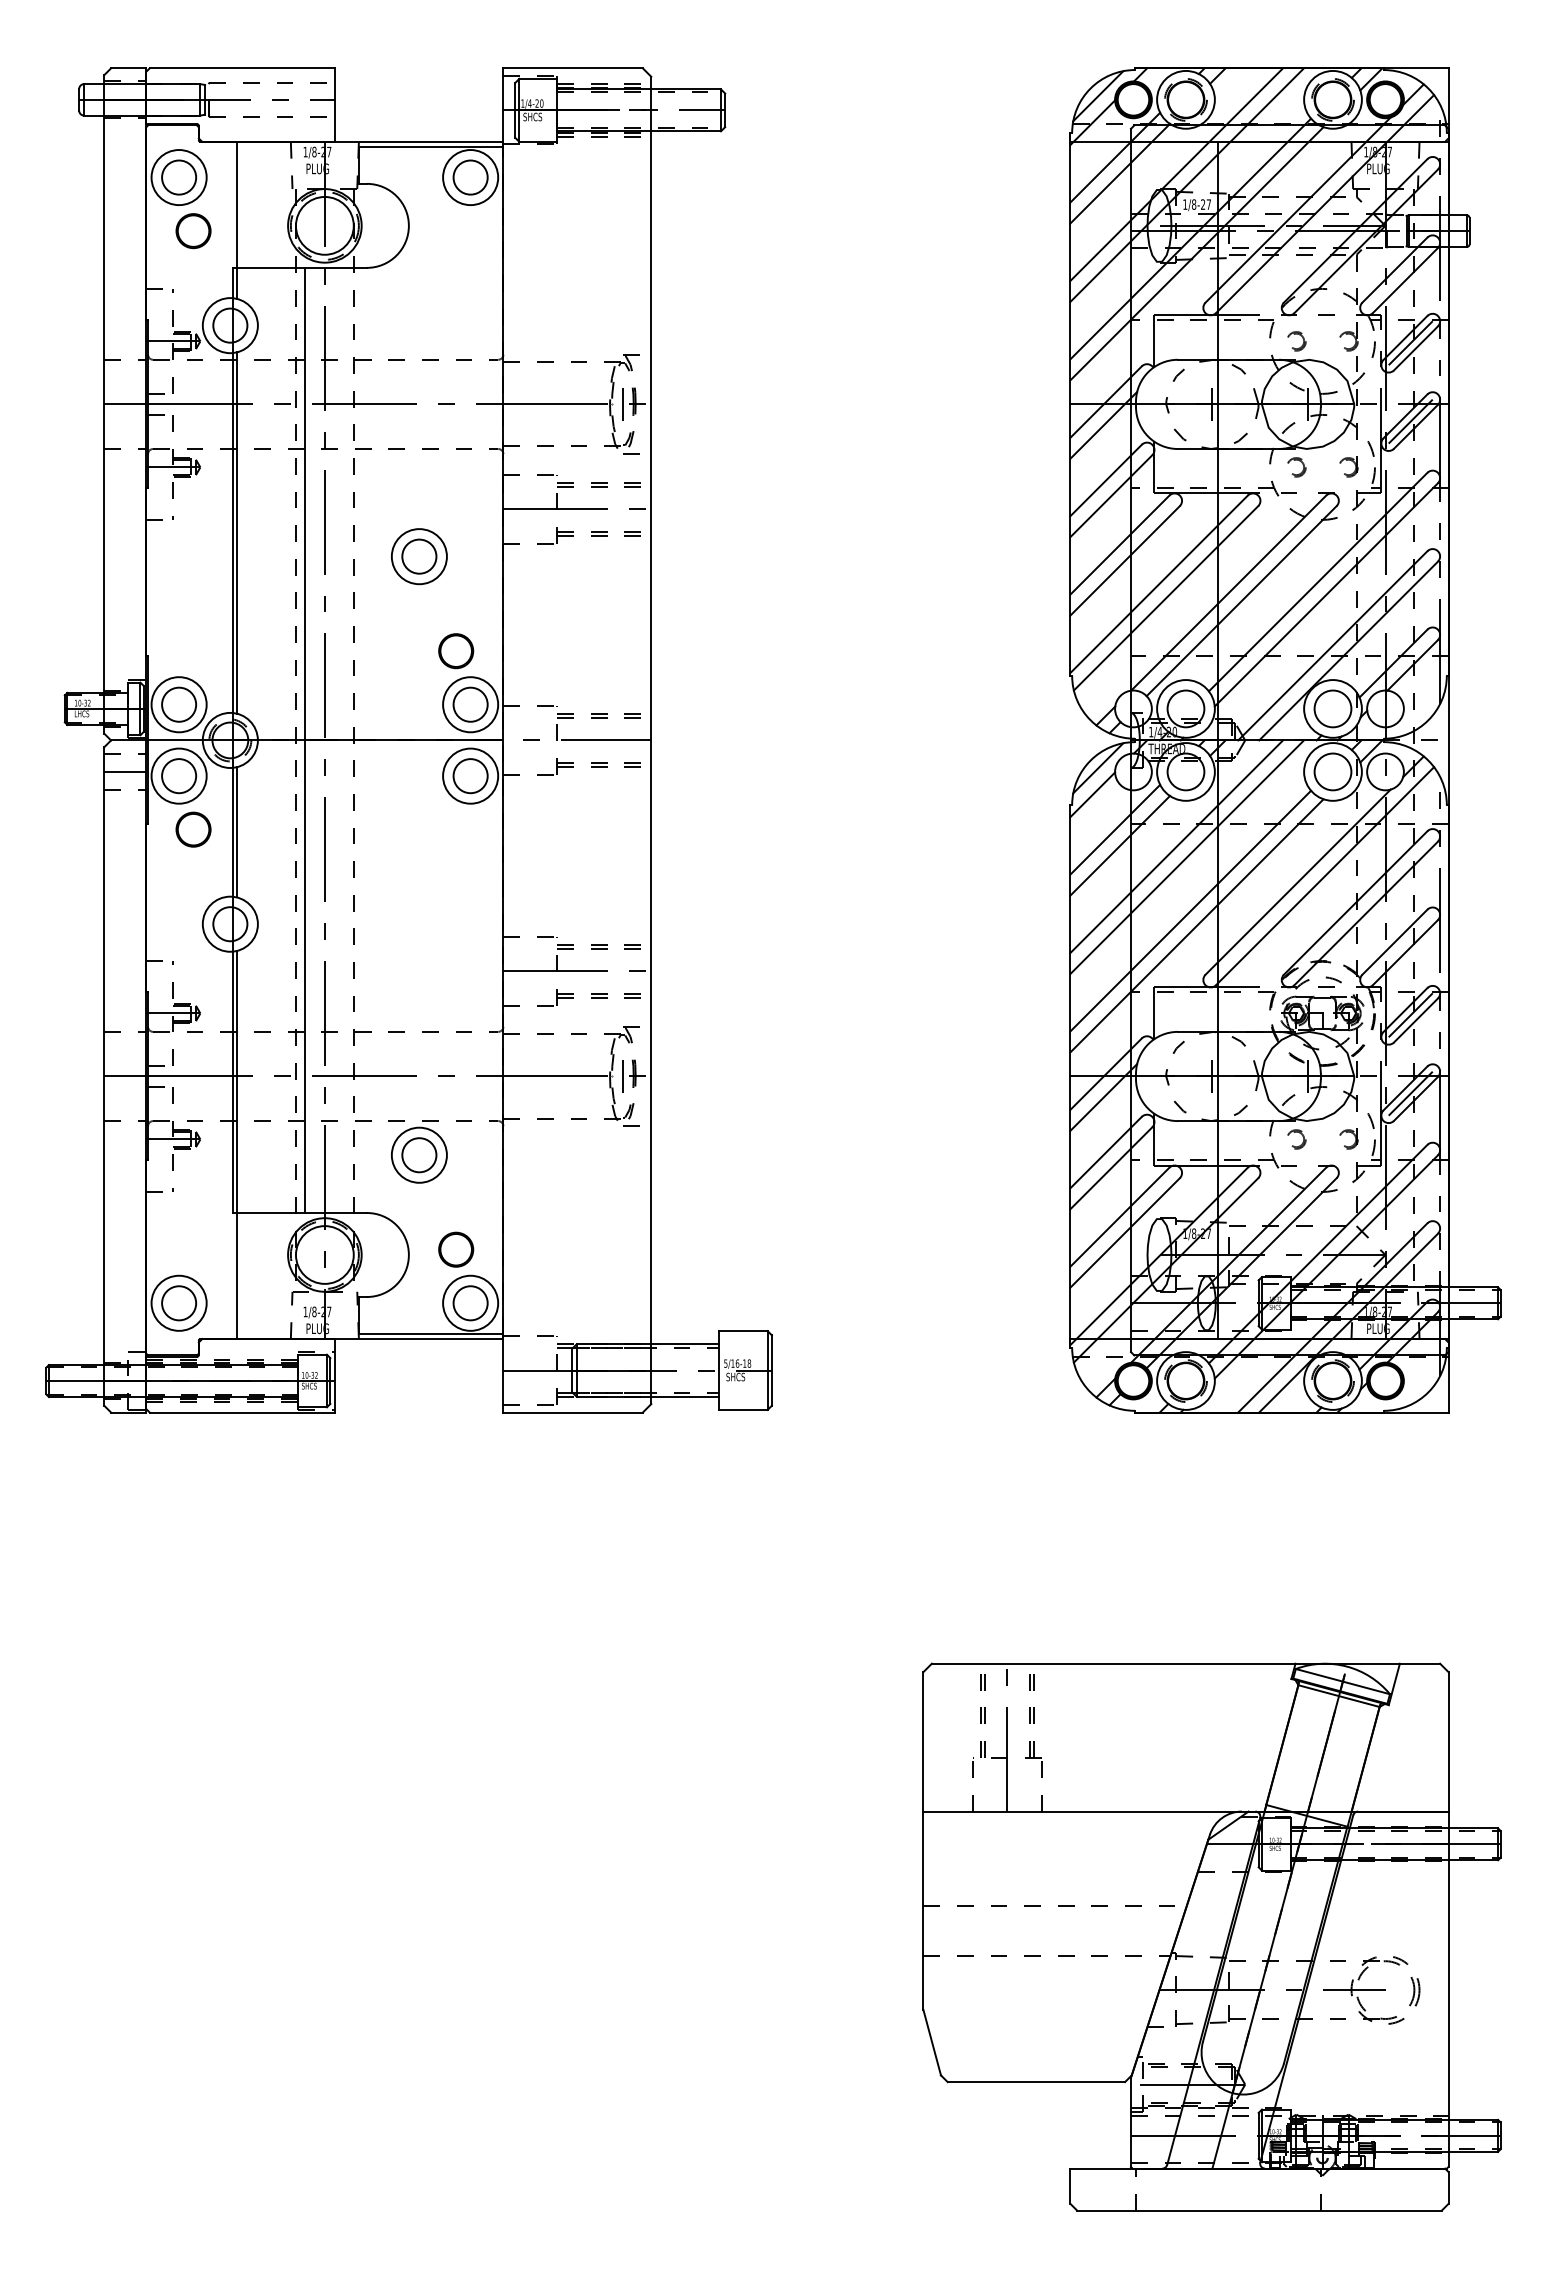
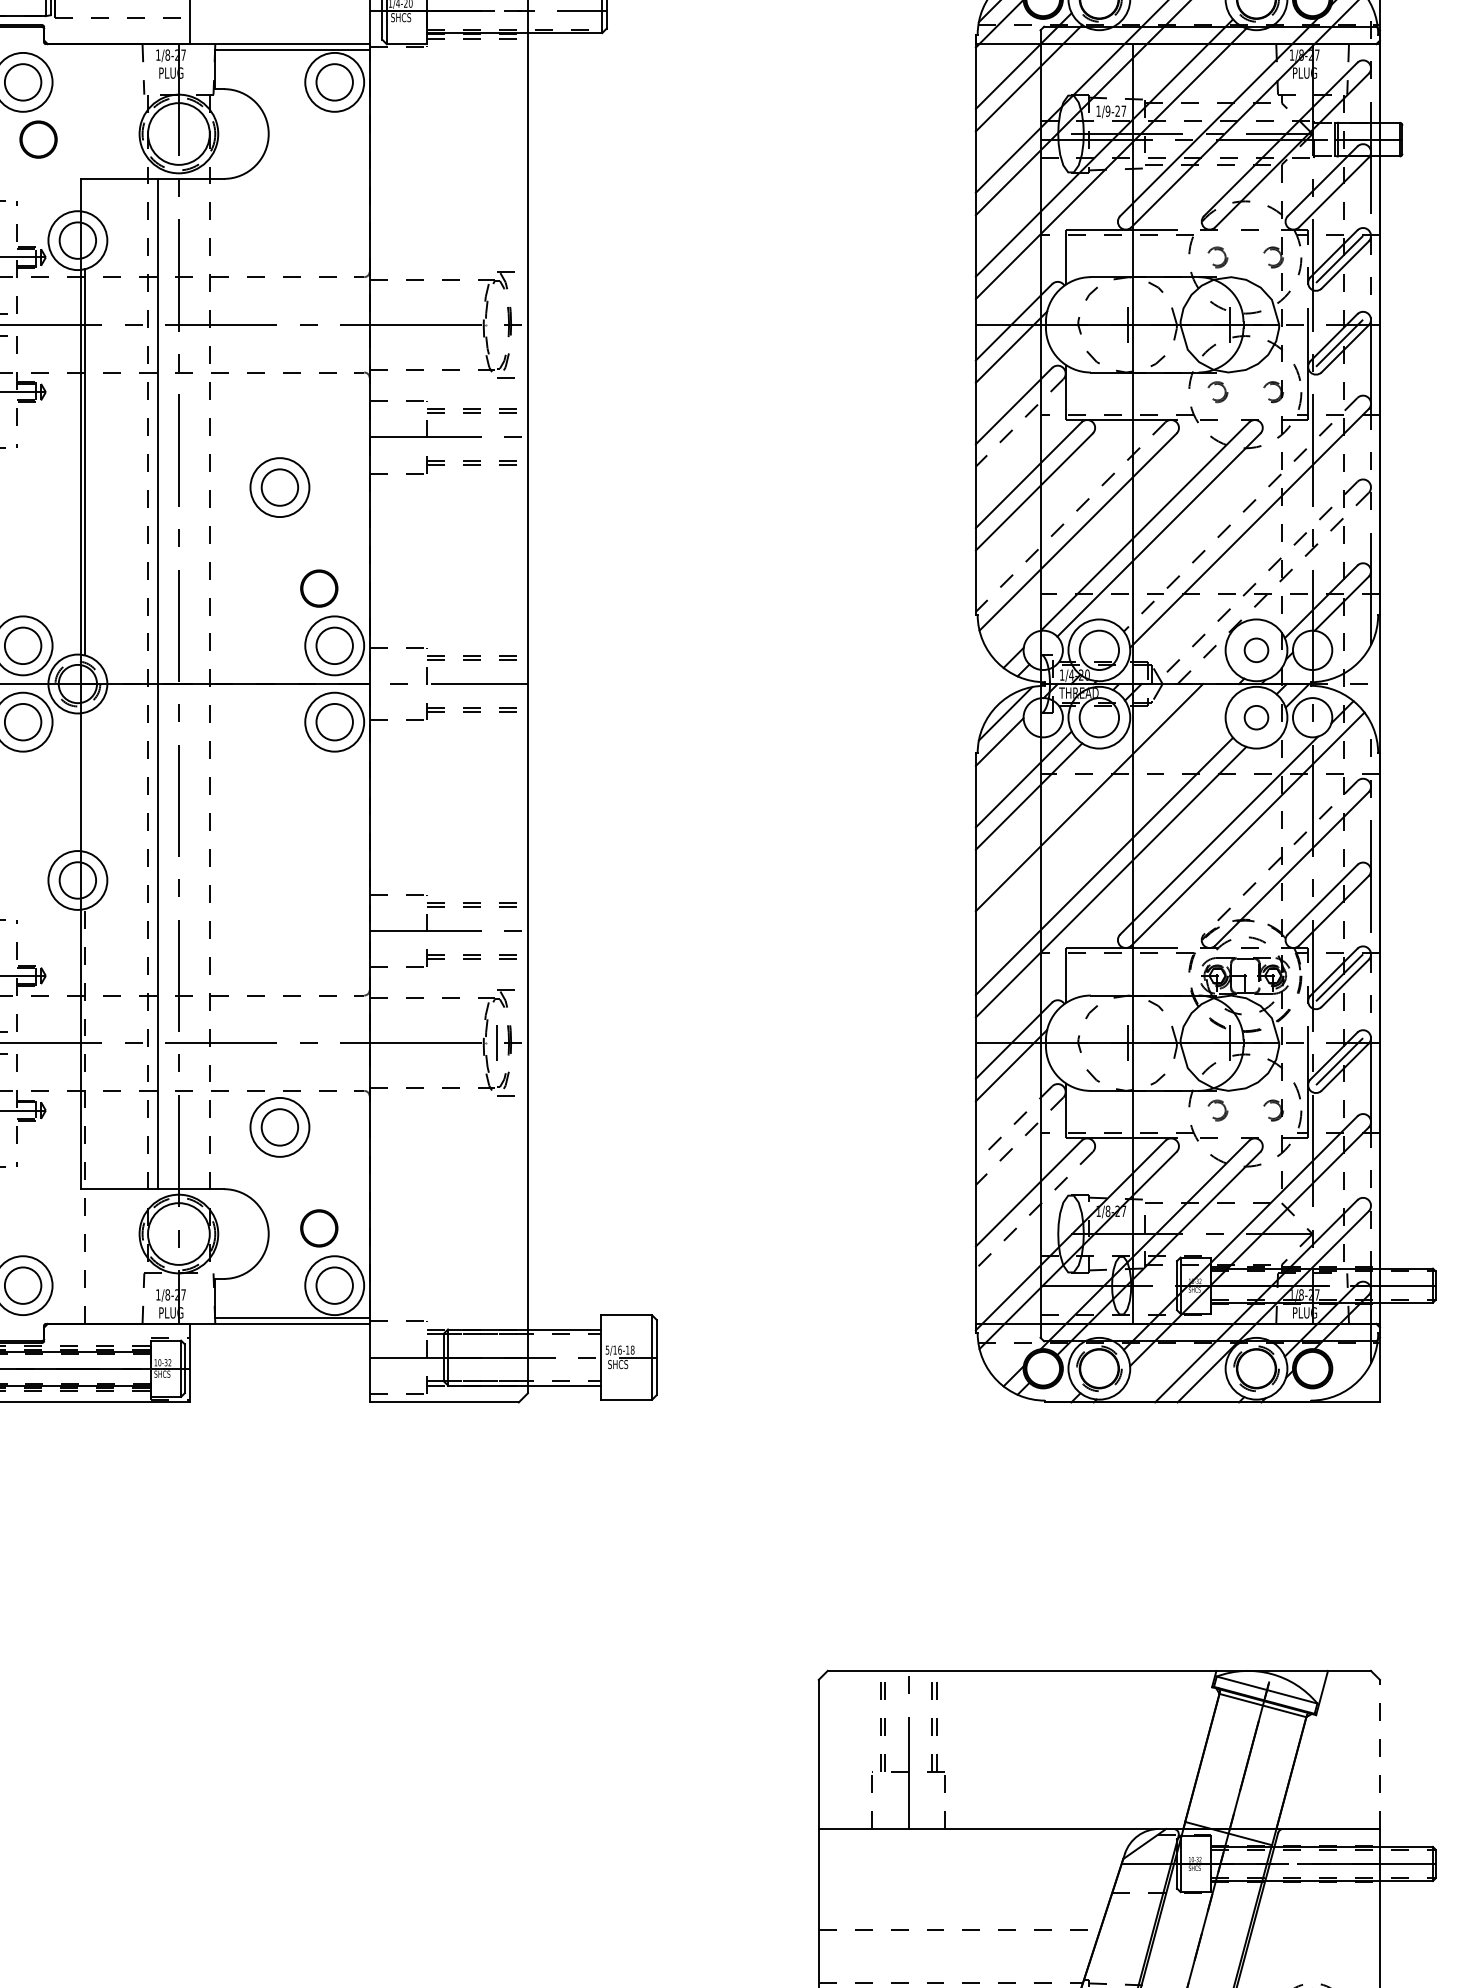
text: (1193, 204) -> (1107, 111), 1/8-27 -> 1/9-27
line: (237, 219) -> (85, 127), removed
line: (622, 404) -> (497, 324), removed
line: (1111, 496) -> (1019, 423), solid -> dashed
line: (1318, 582) -> (1241, 515), solid -> dashed
line: (1158, 584) -> (1069, 517), solid -> dashed
line: (1332, 645) -> (1255, 582), solid -> dashed
line: (1348, 651) -> (1273, 588), solid -> dashed
circle: (1332, 708) -> (1255, 649), size x0.6
circle: (1332, 771) -> (1255, 717), size x0.6
circle: (193, 829) -> (38, 779), removed
line: (237, 832) -> (85, 782), removed
line: (1186, 856) -> (1099, 808), removed
line: (1355, 903) -> (1280, 858), solid -> dashed
line: (237, 1144) -> (85, 1115), solid -> dashed
line: (1105, 1152) -> (1013, 1124), solid -> dashed
line: (1111, 1168) -> (1019, 1141), solid -> dashed
line: (1124, 1233) -> (1033, 1211), solid -> dashed
line: (1448, 1741) -> (1379, 1754), solid -> dashed

